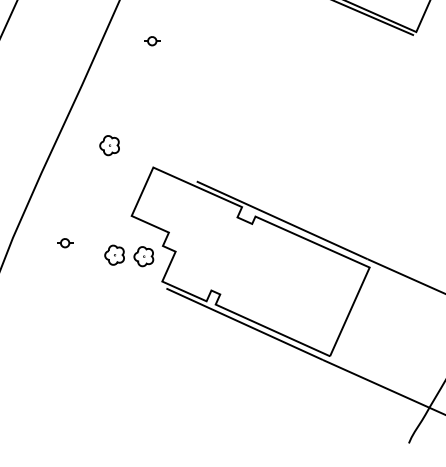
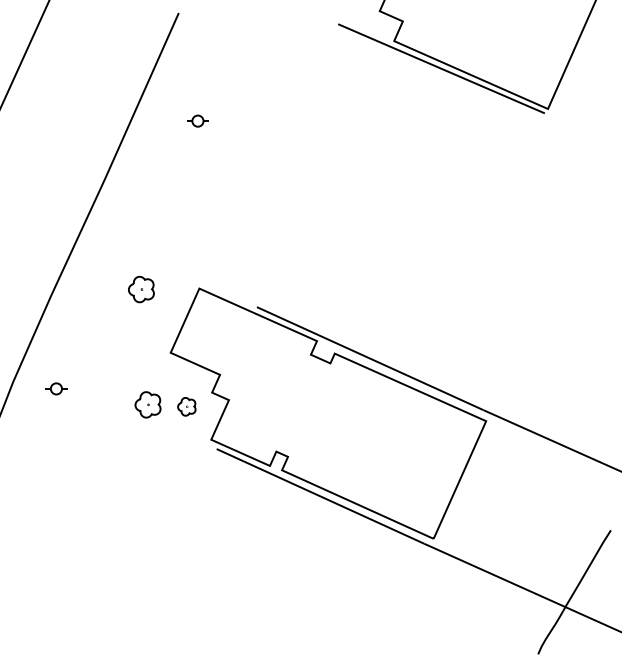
part: (109, 145) -> (141, 289), moved
part: (65, 242) -> (56, 388), moved
part: (143, 256) -> (186, 406), size x0.7

